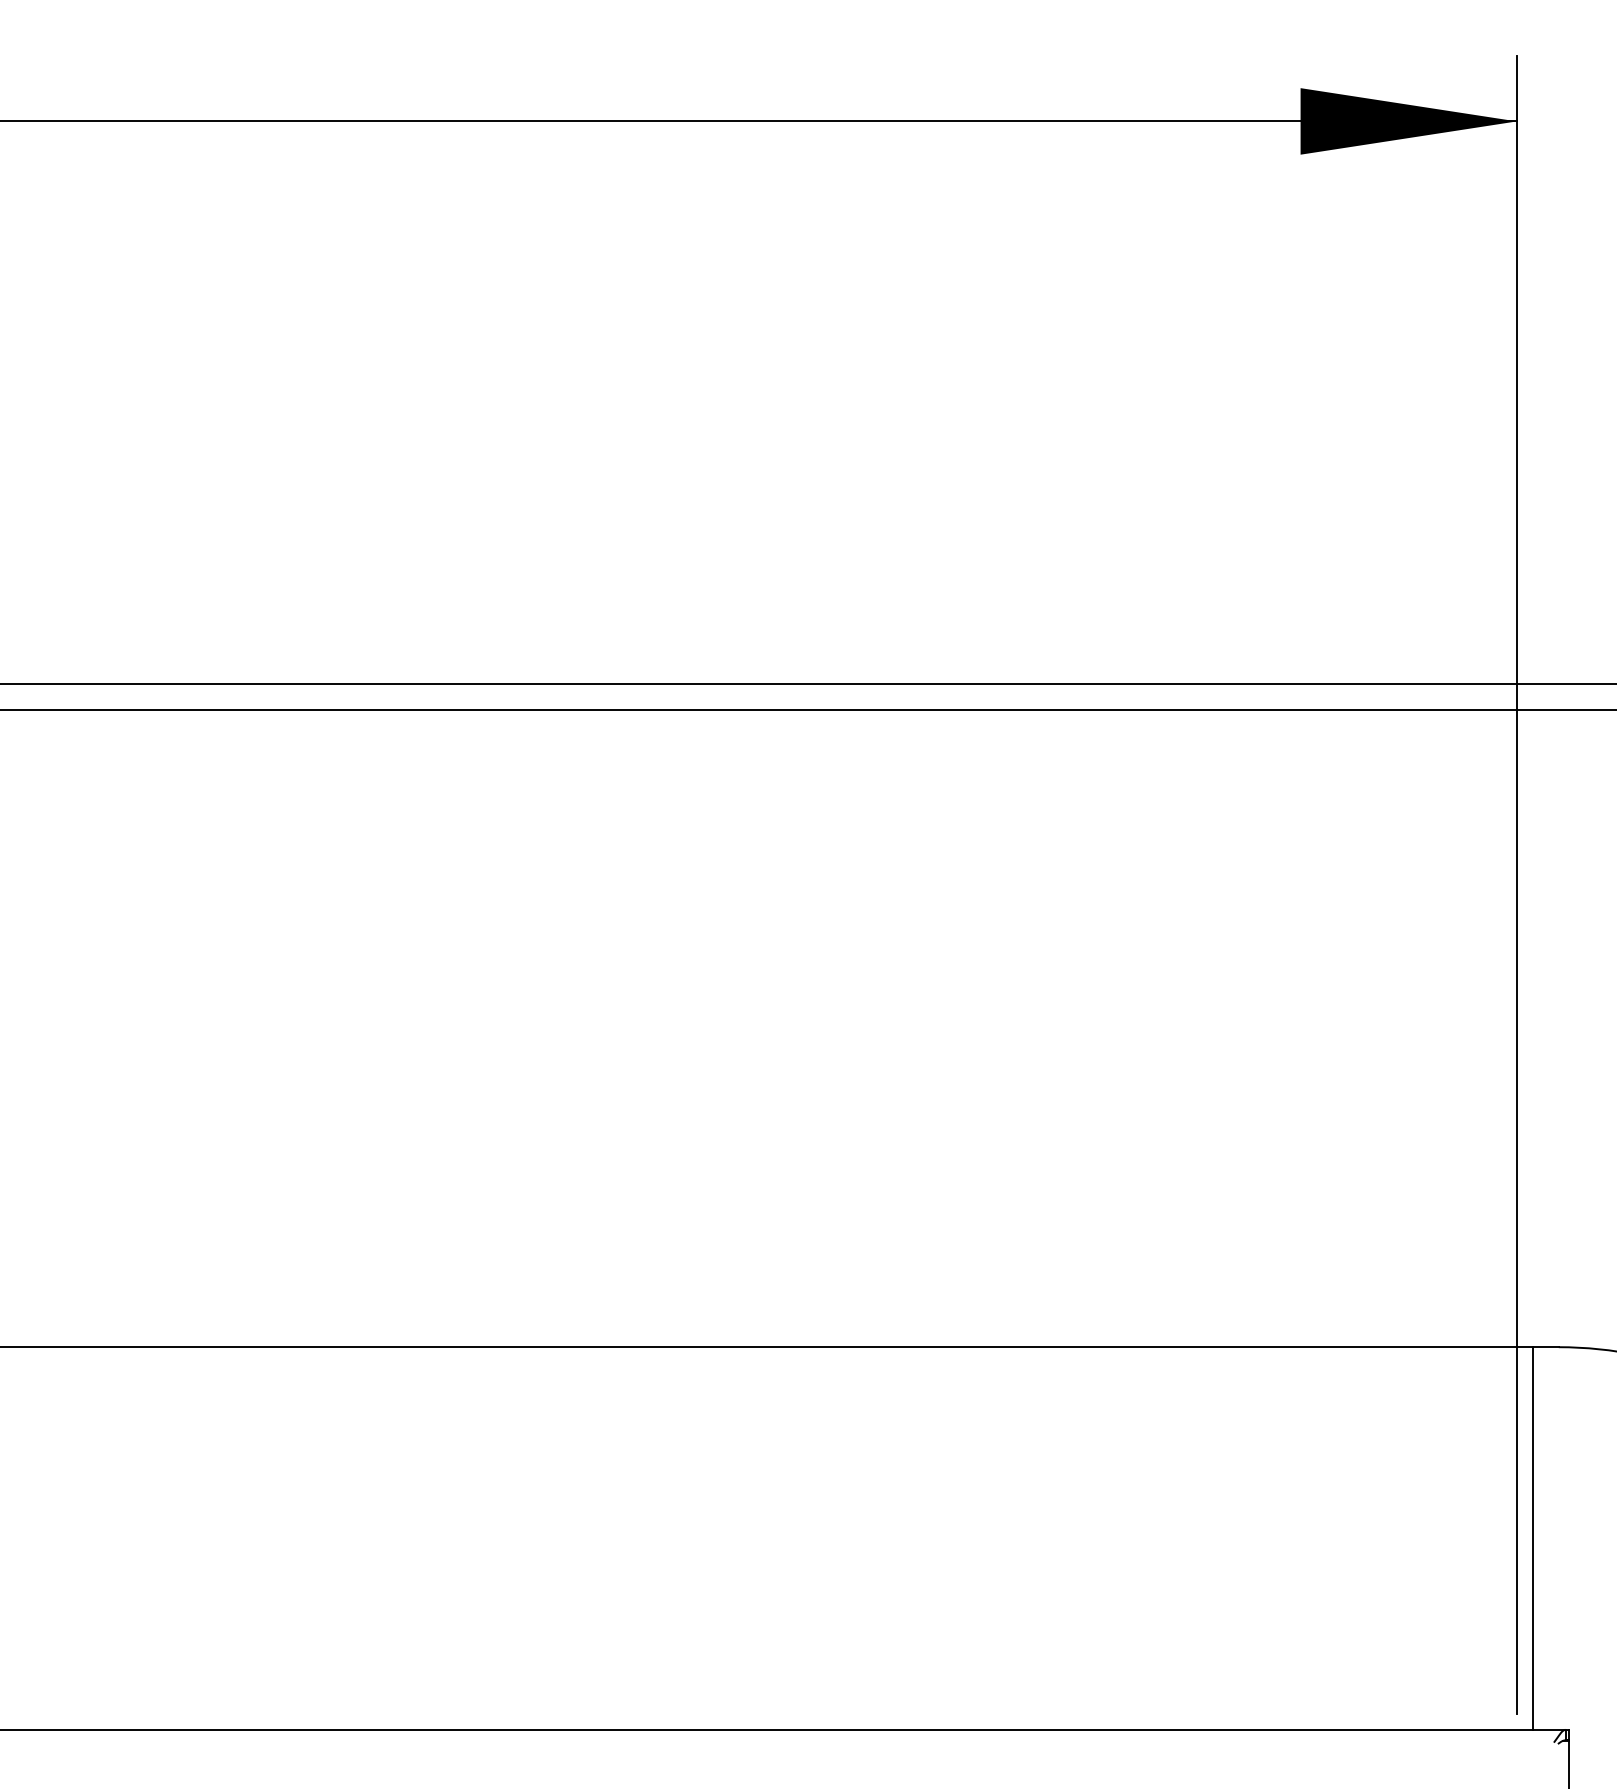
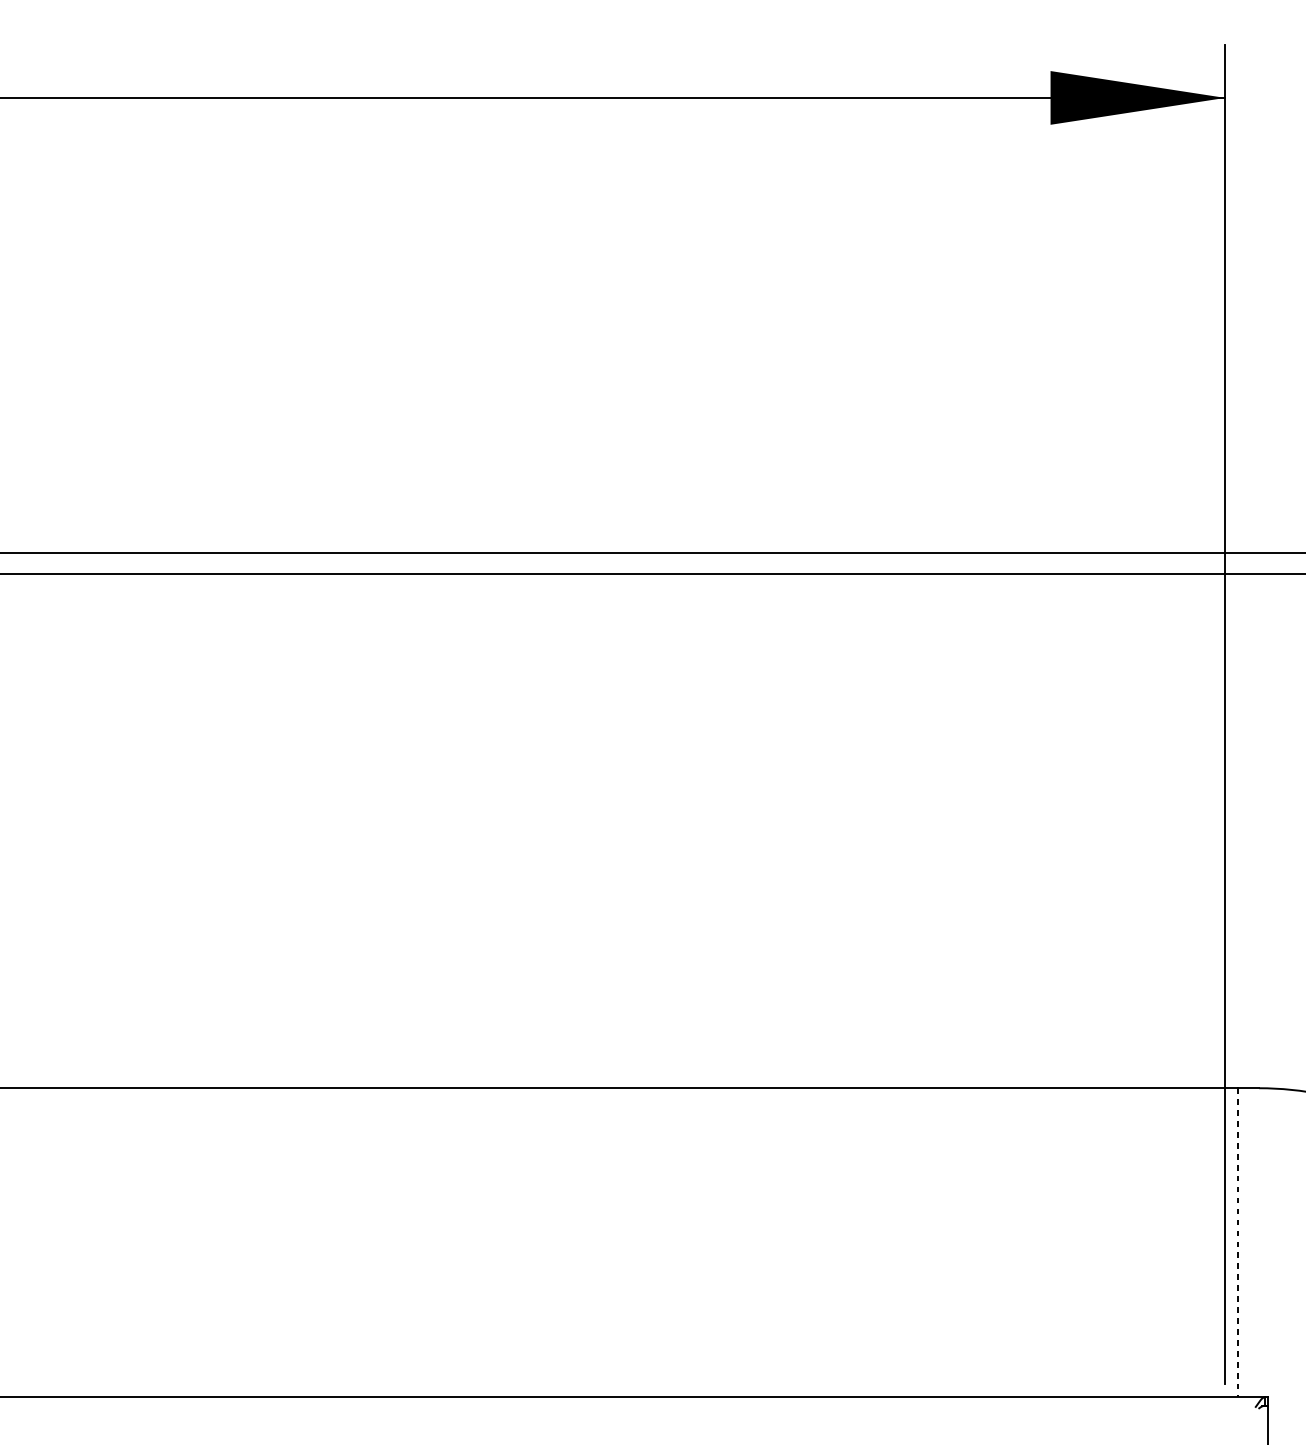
line: (1532, 1538) -> (1237, 1242), solid -> dashed

